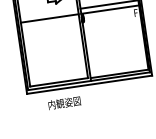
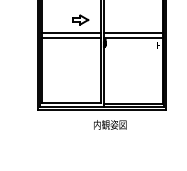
line: (48, 13) -> (71, 33), added
text: (64, 102) -> (110, 124), moved

